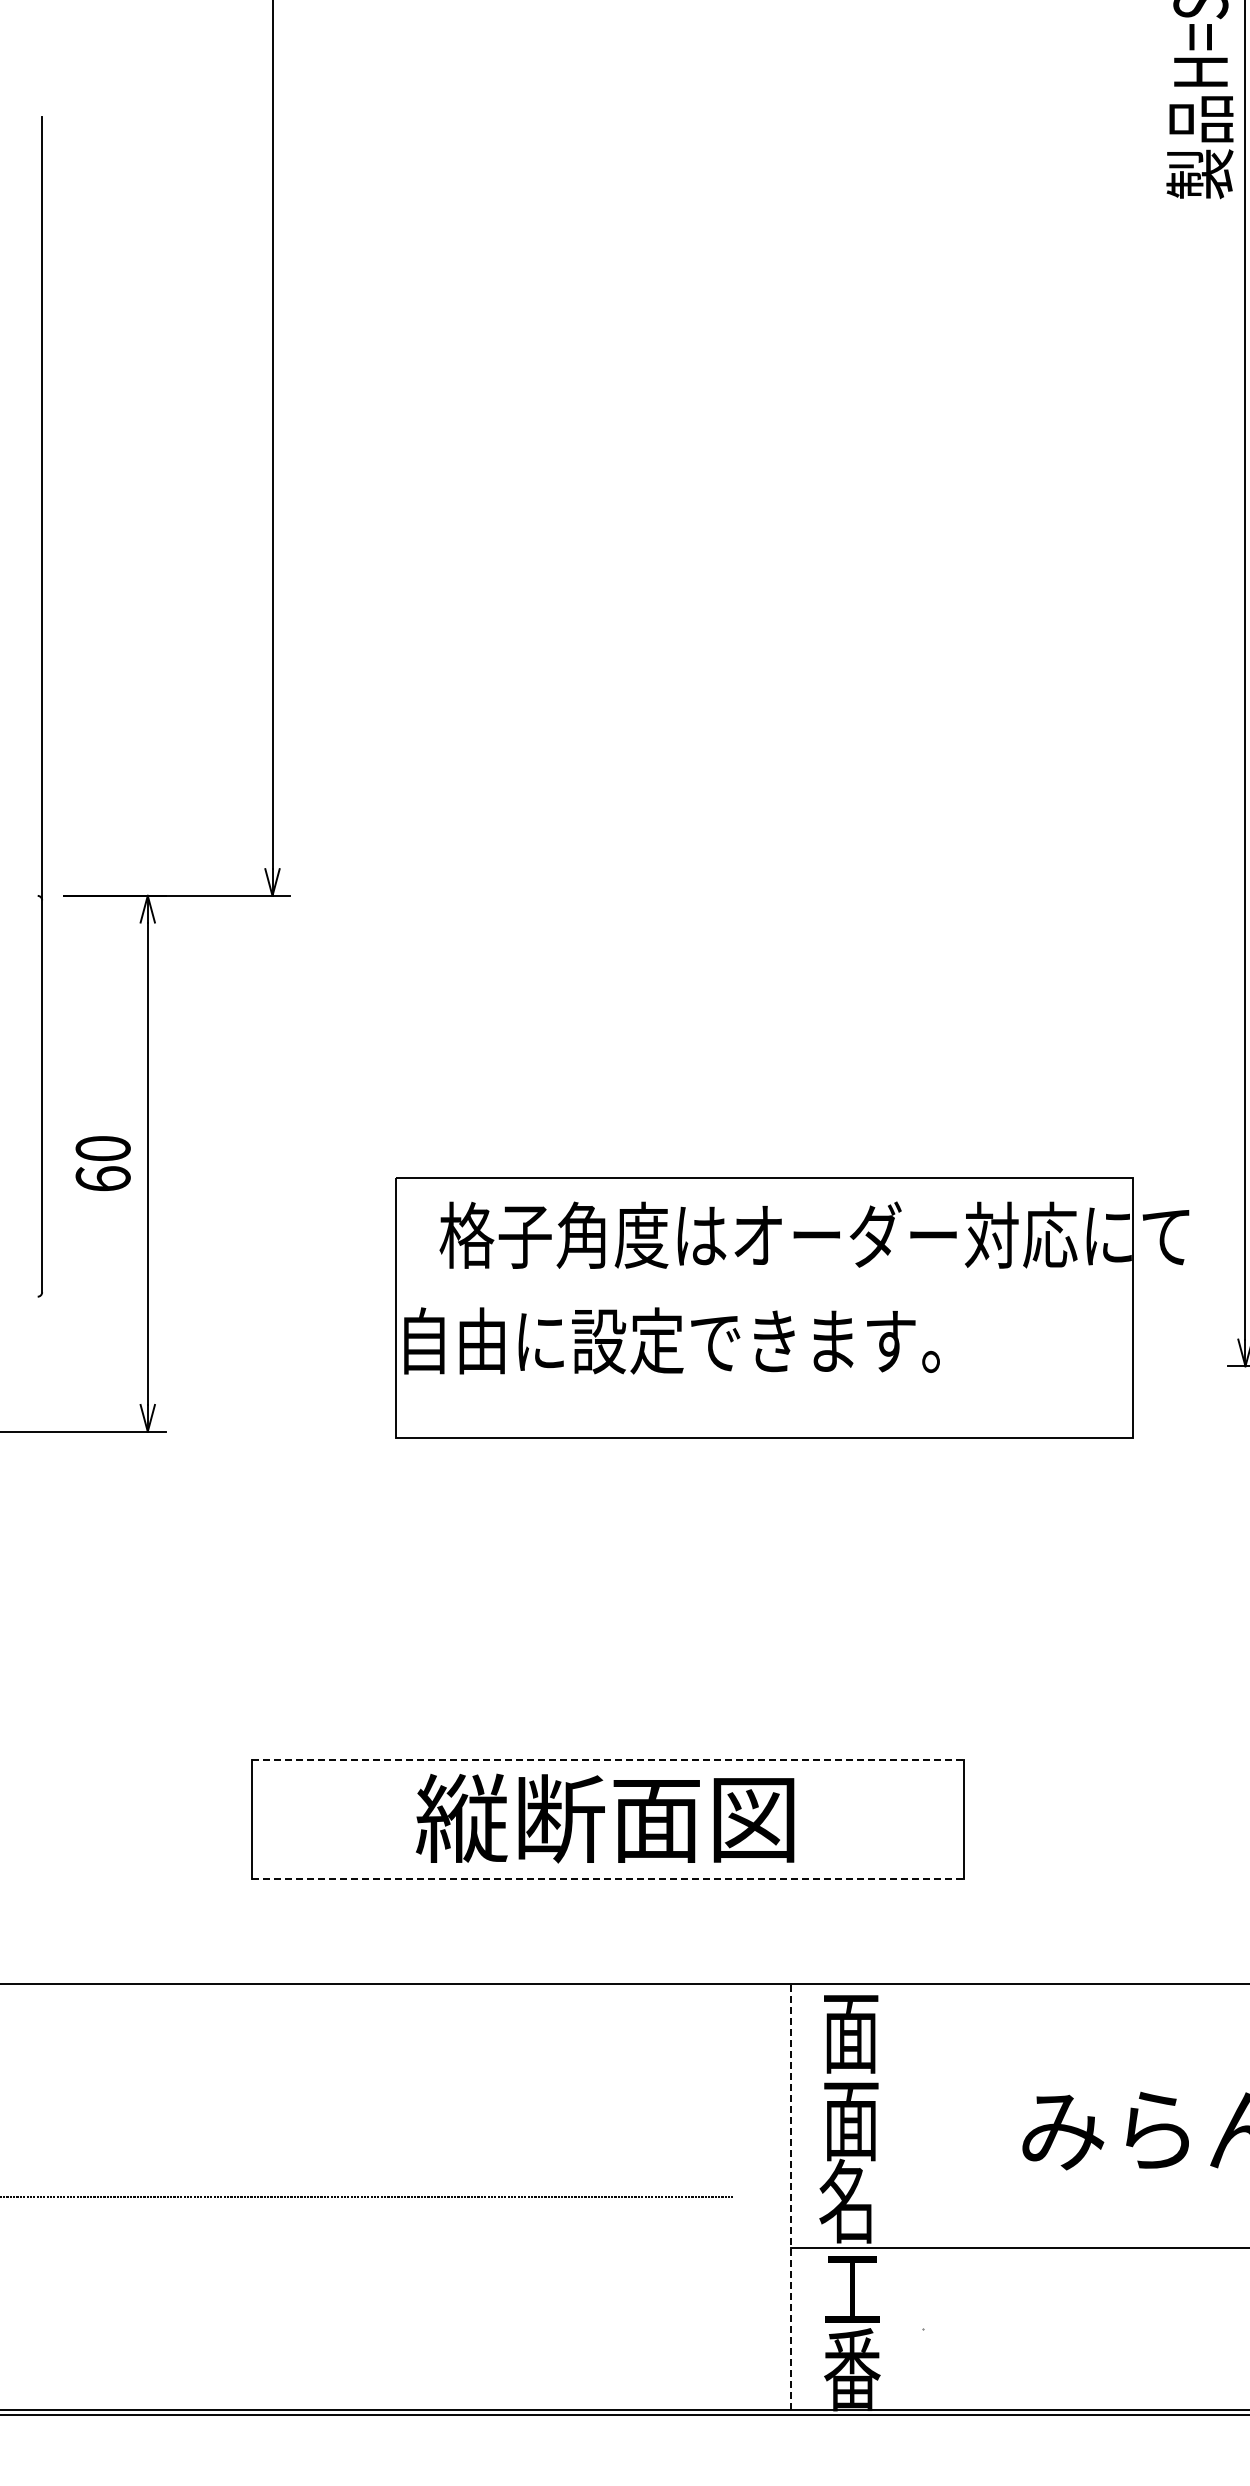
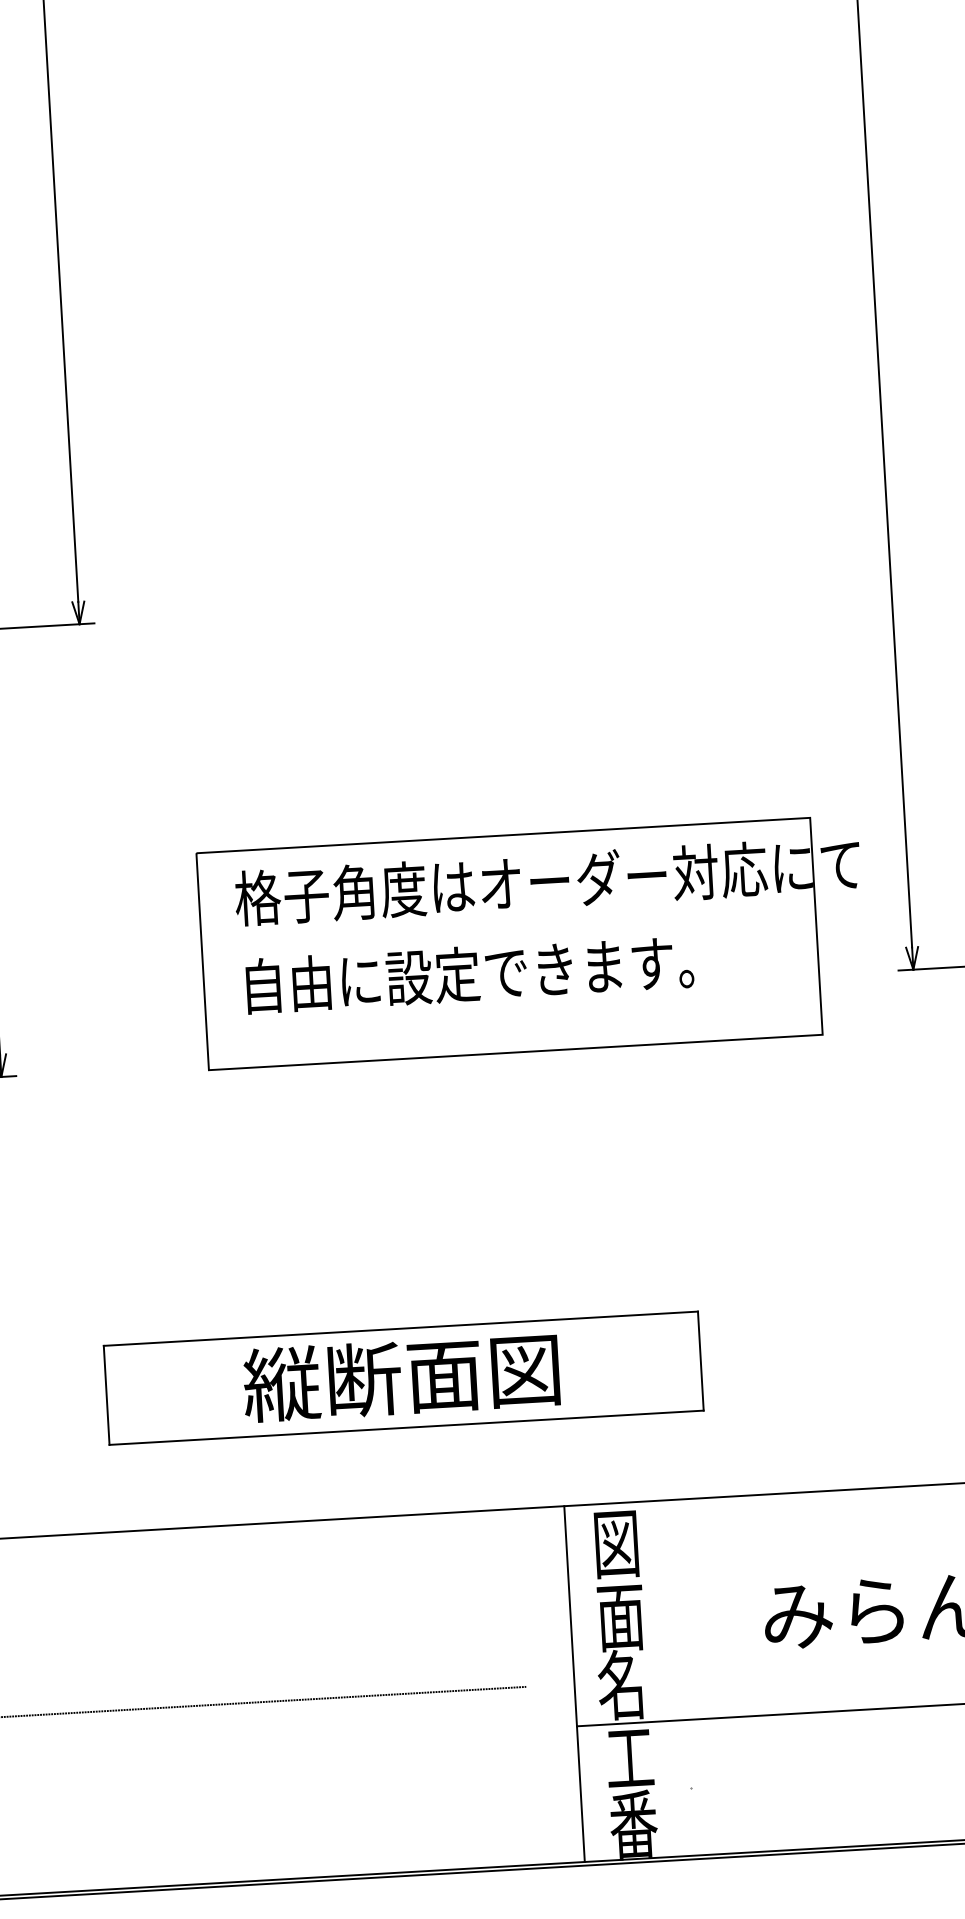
text: (671, 1340) -> (469, 973), moved
line: (608, 1760) -> (401, 1328), dashed -> solid
line: (608, 1879) -> (407, 1428), dashed -> solid
text: (851, 2033) -> (616, 1544), 面 -> 図
line: (791, 2196) -> (574, 1683), dashed -> solid

